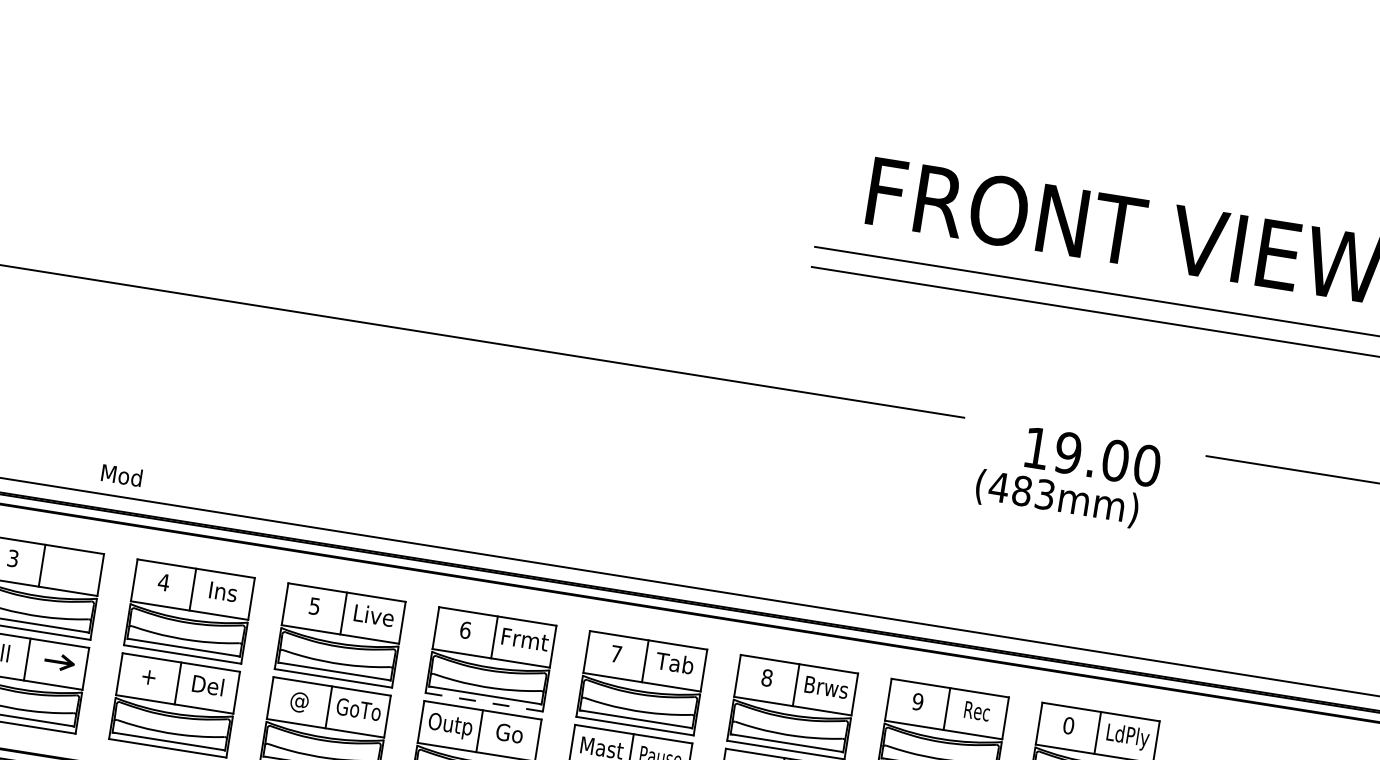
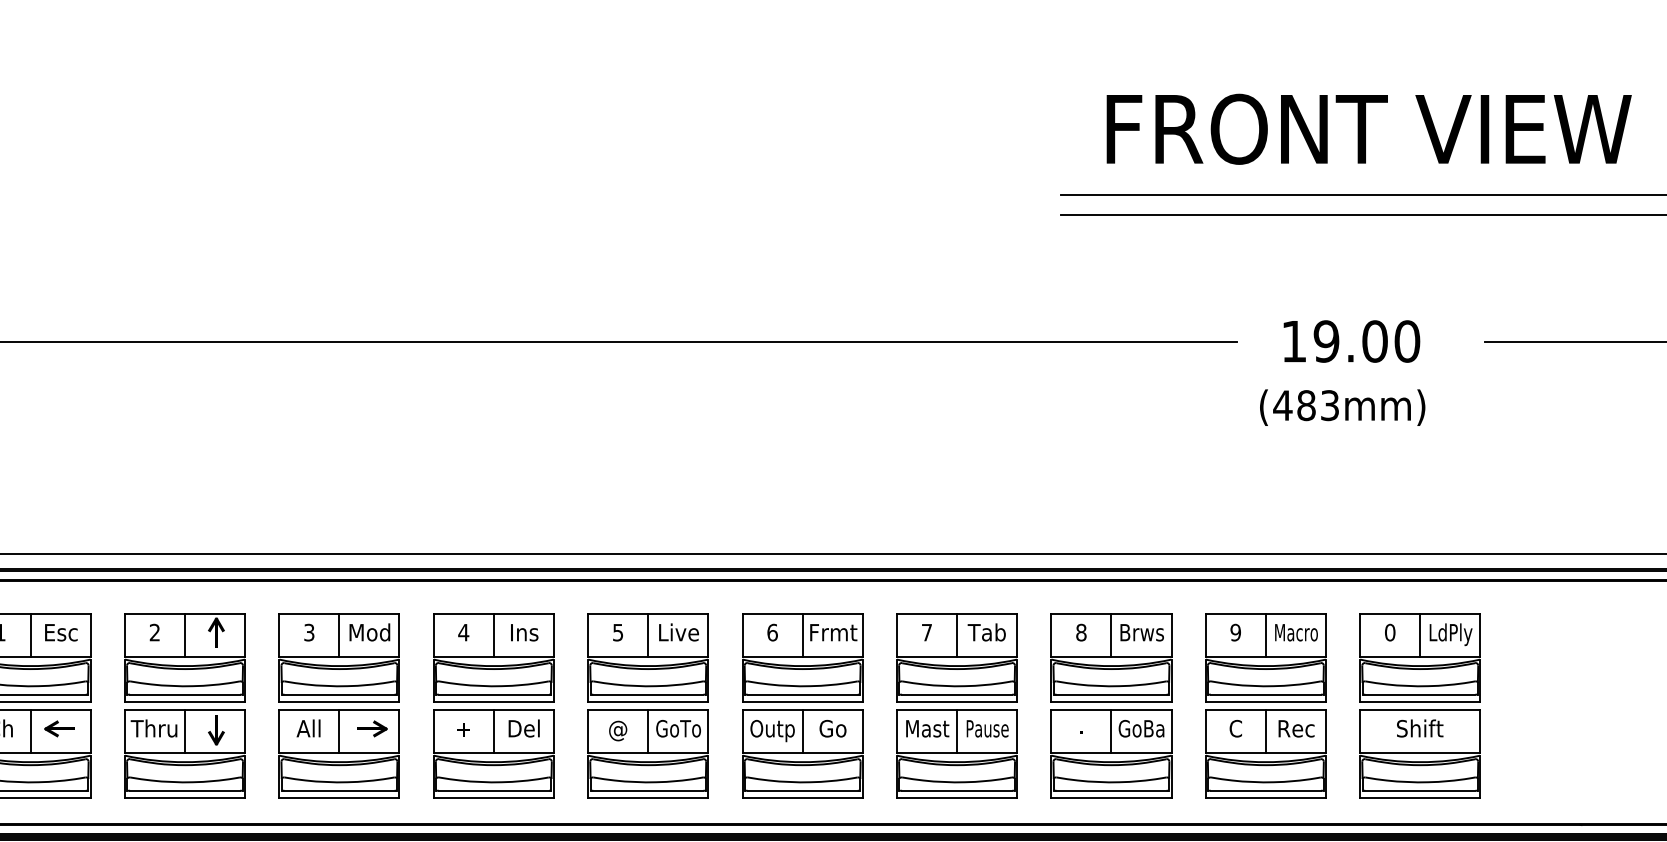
text: (1092, 457) -> (1351, 341), moved
text: (121, 475) -> (369, 632), moved
line: (485, 702) -> (803, 701), dashed -> solid
text: (977, 711) -> (1296, 632), Rec -> Macro

